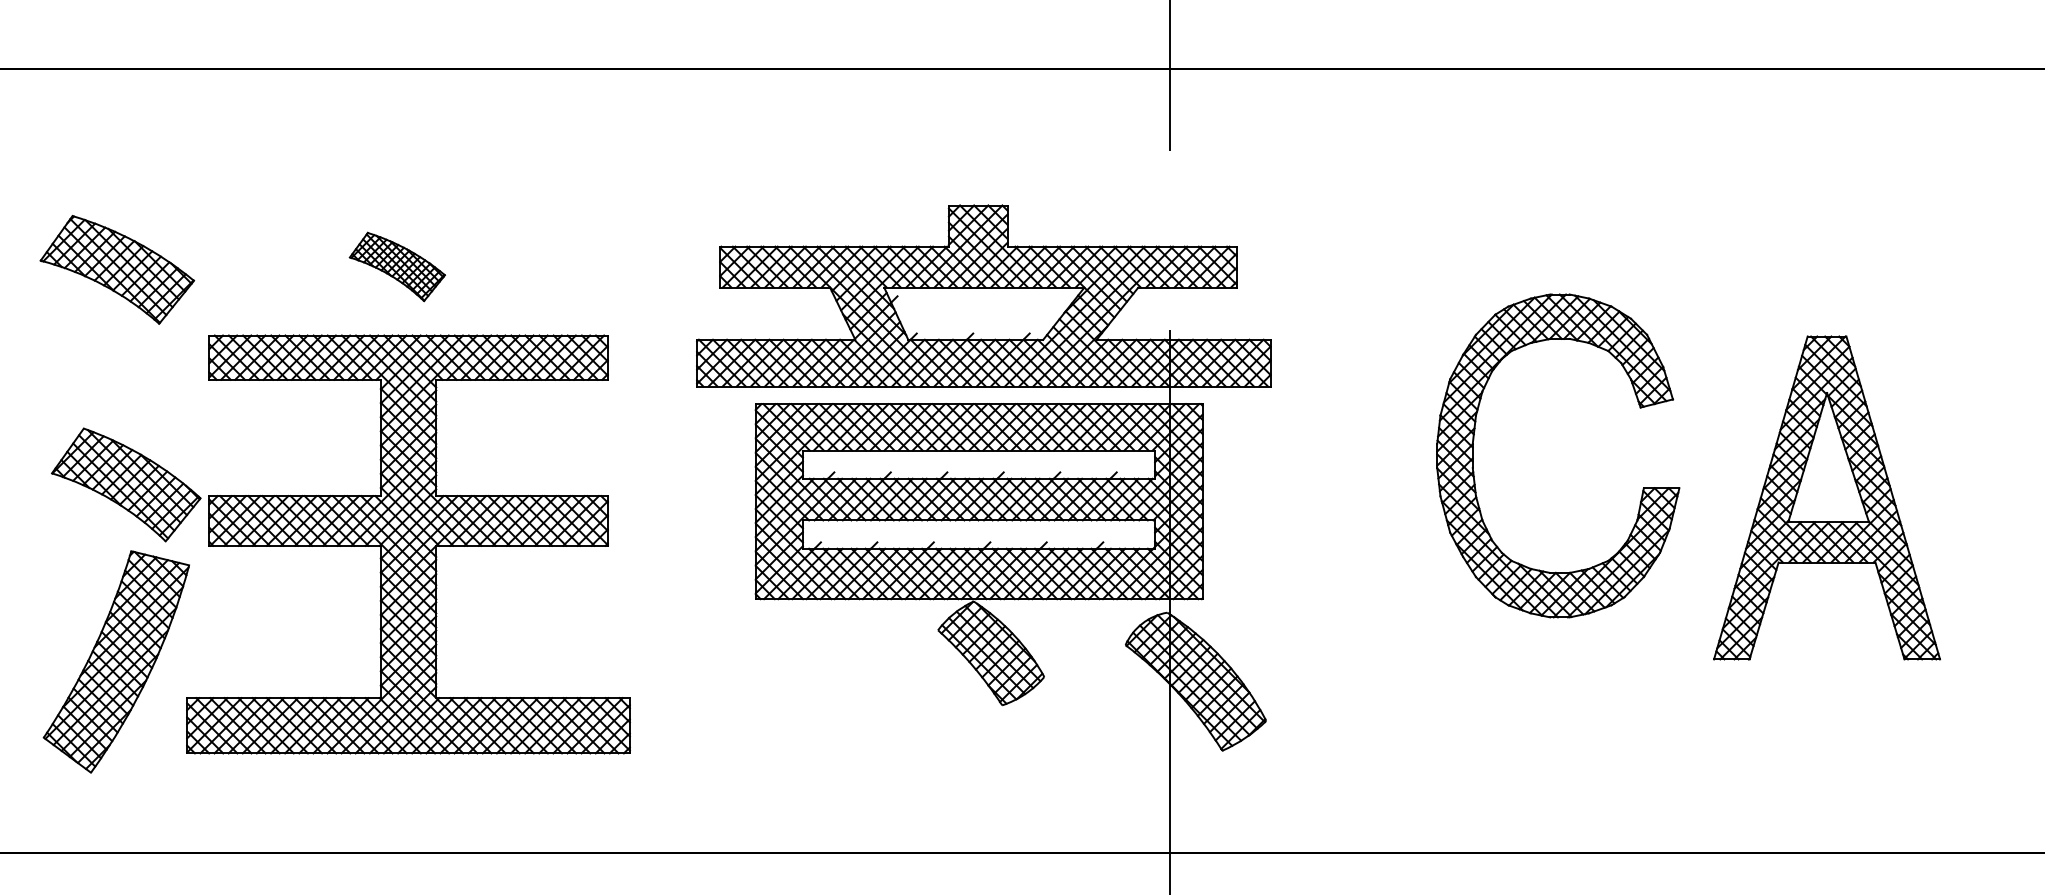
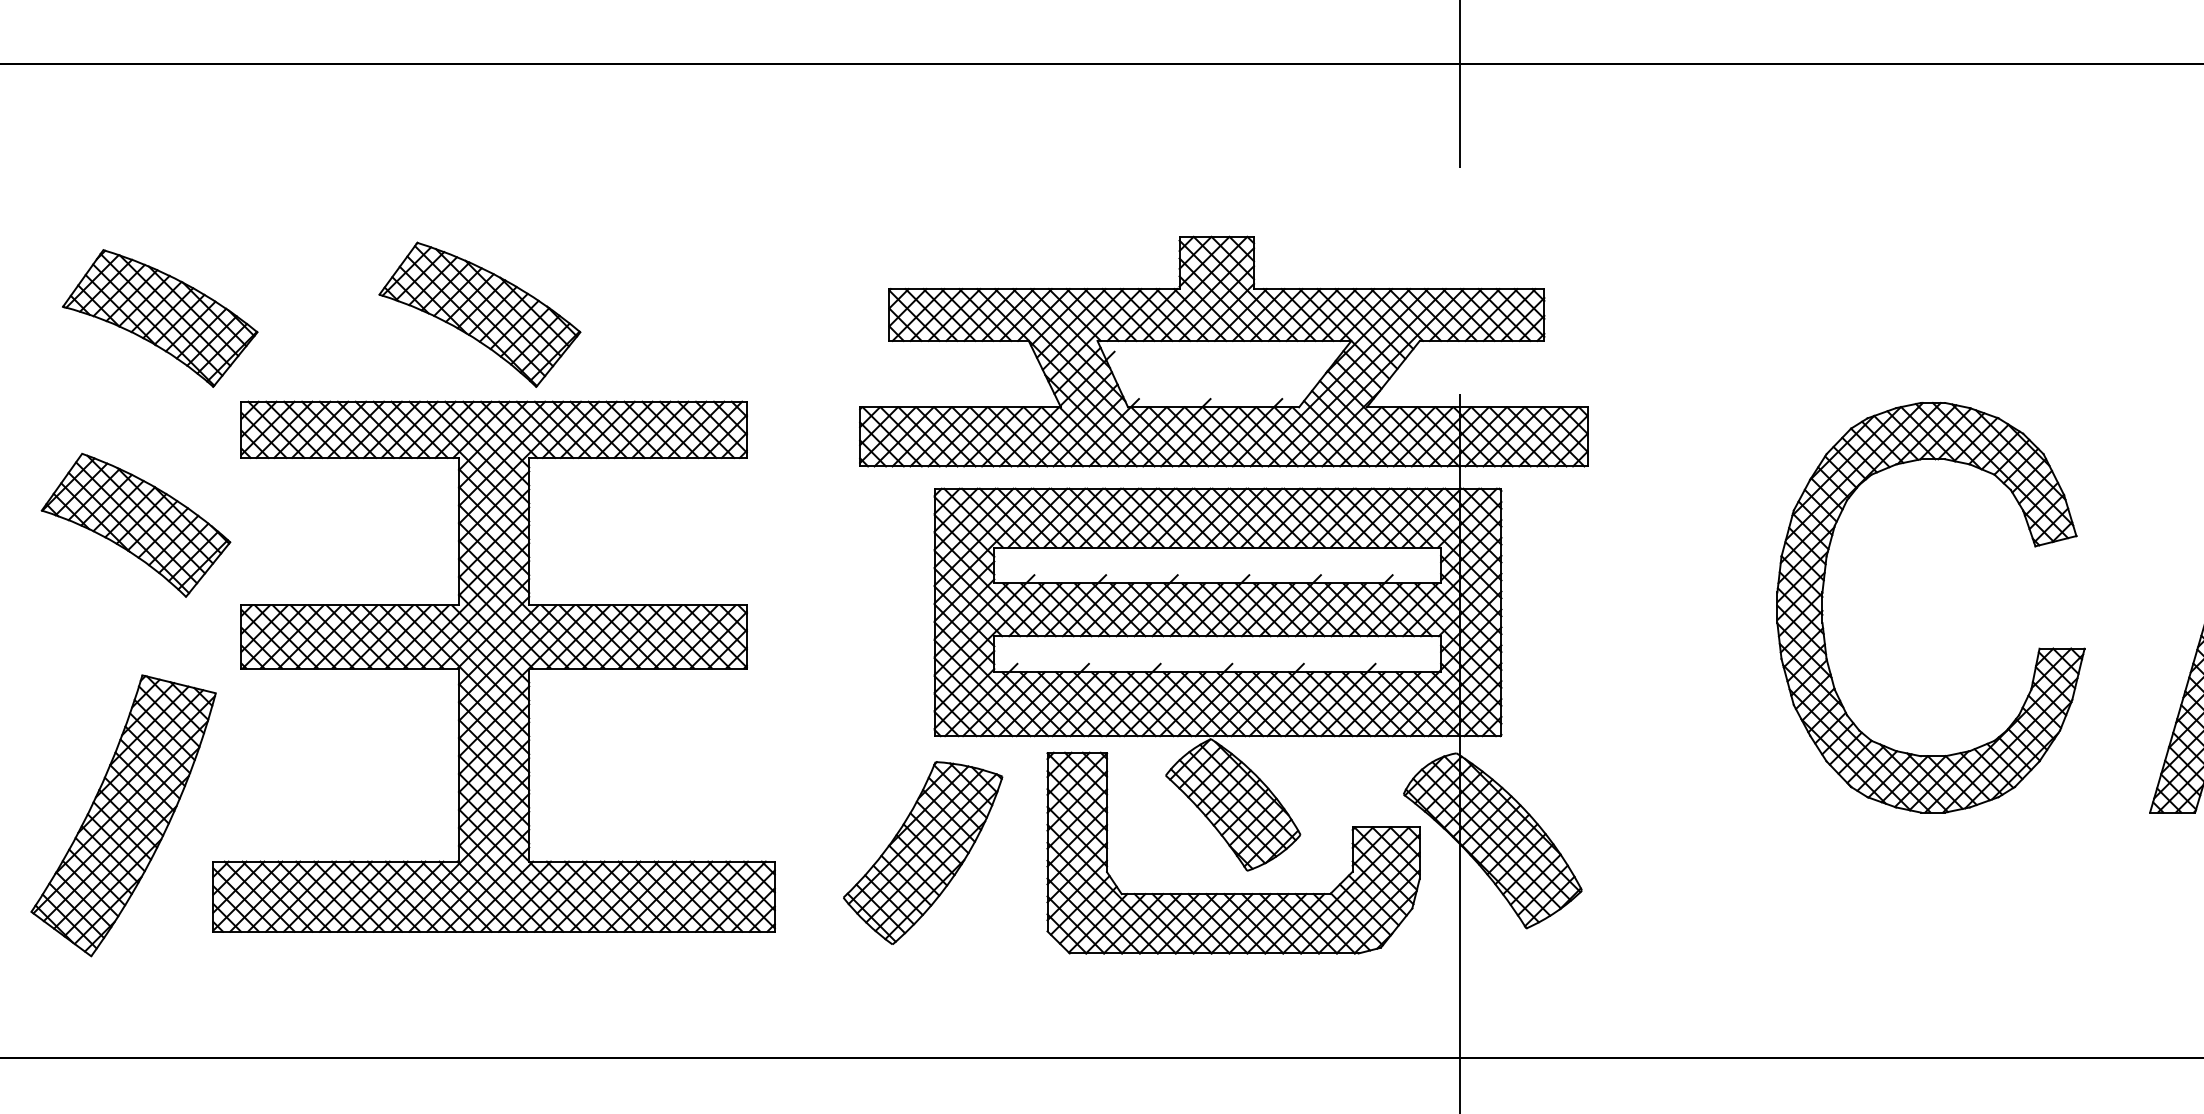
part: (397, 266) -> (480, 314), size x1.67
part: (117, 269) -> (160, 317), moved
part: (1473, 455) -> (1823, 607), moved
part: (126, 484) -> (136, 524), moved
part: (746, 690) -> (922, 852), added
part: (992, 722) -> (1234, 892), added

